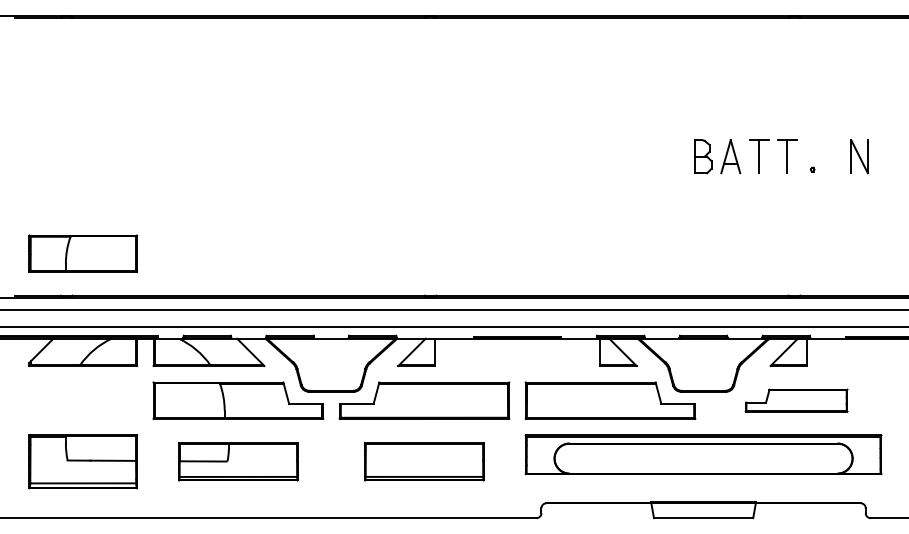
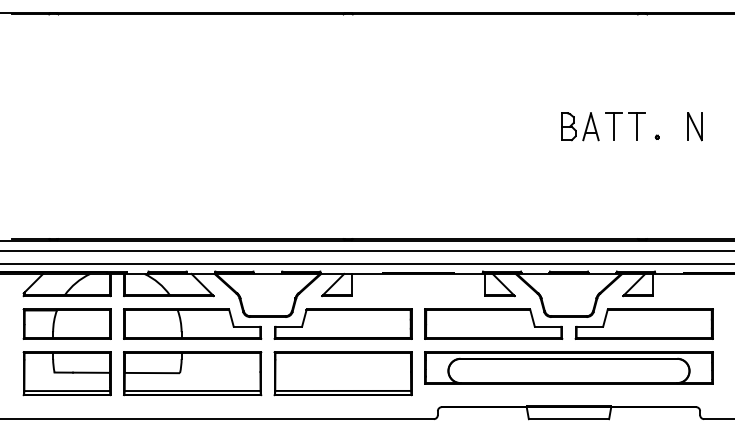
part: (83, 253) -> (67, 323), moved
part: (796, 400) -> (644, 323), size x1.67
part: (238, 461) -> (192, 373), size x1.43
part: (424, 461) -> (343, 373), size x1.43

